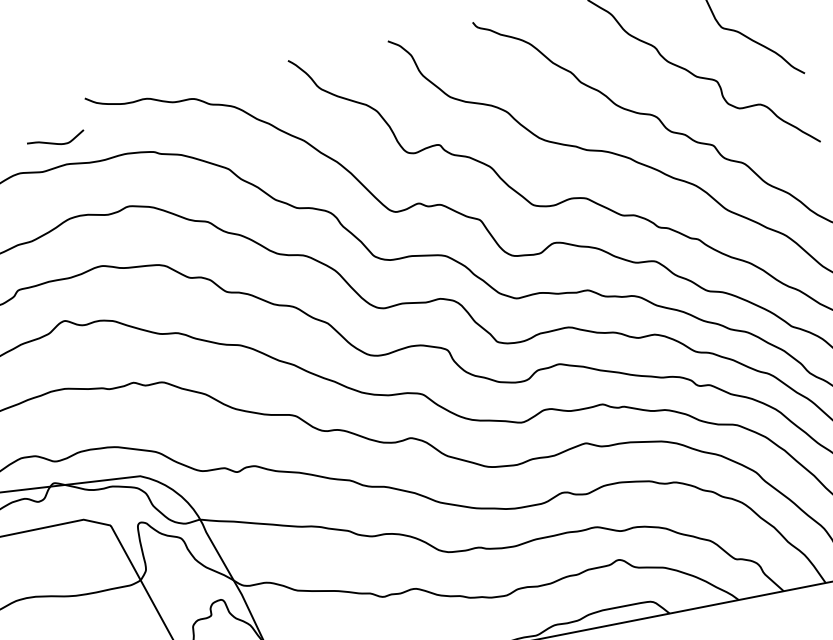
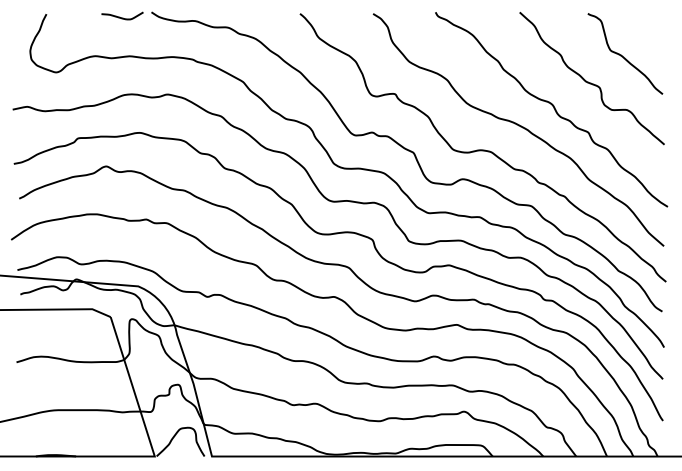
curve: (56, 142) -> (122, 17), moved

